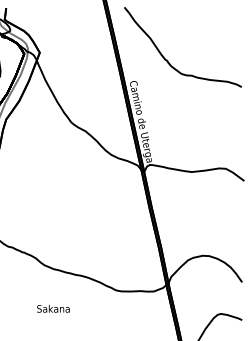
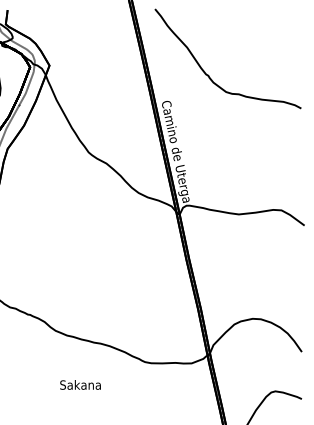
text: (53, 308) -> (80, 384), moved

